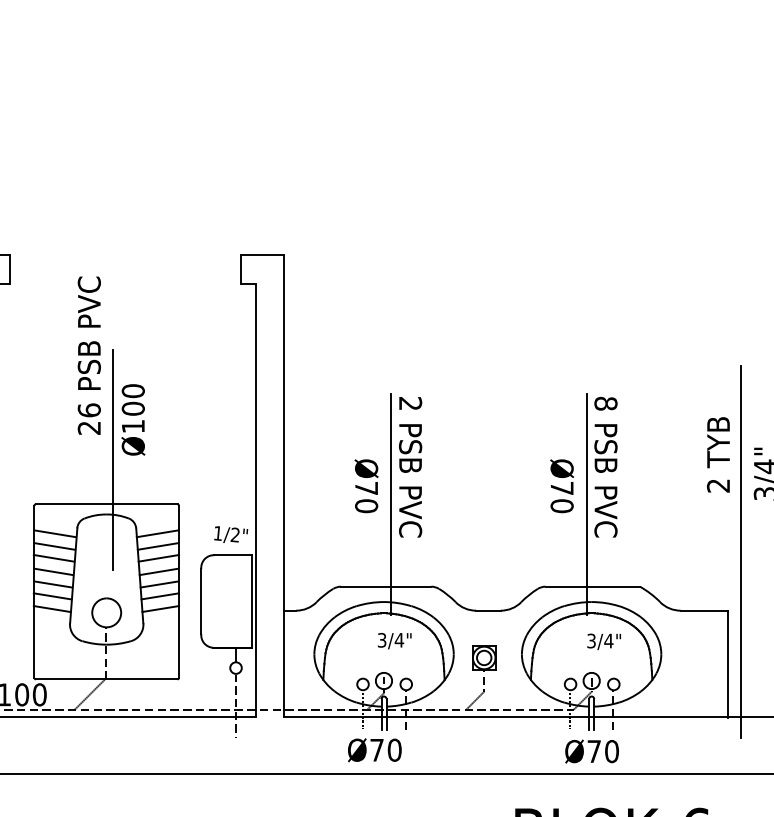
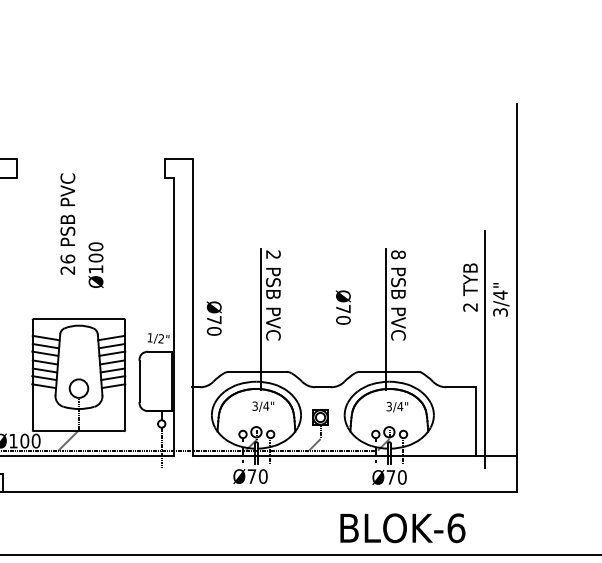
line: (112, 459) -> (82, 290), removed
text: (365, 486) -> (213, 318), moved
text: (560, 486) -> (342, 307), moved

